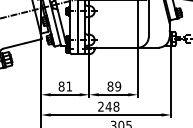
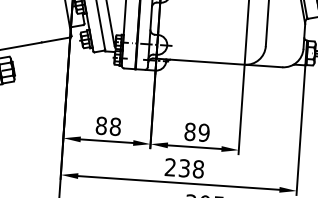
text: (69, 86) -> (115, 126), 81 -> 88
text: (108, 106) -> (184, 167), 248 -> 238

